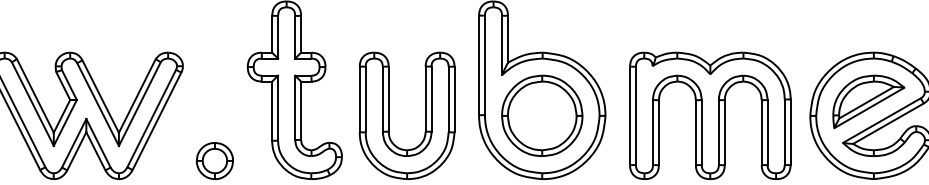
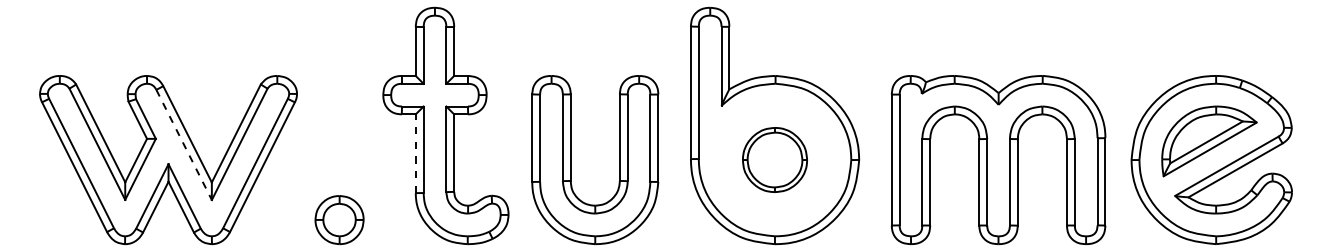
line: (98, 104) -> (184, 144), solid -> dashed
line: (272, 110) -> (415, 153), solid -> dashed
part: (541, 115) -> (774, 159), size x0.6

